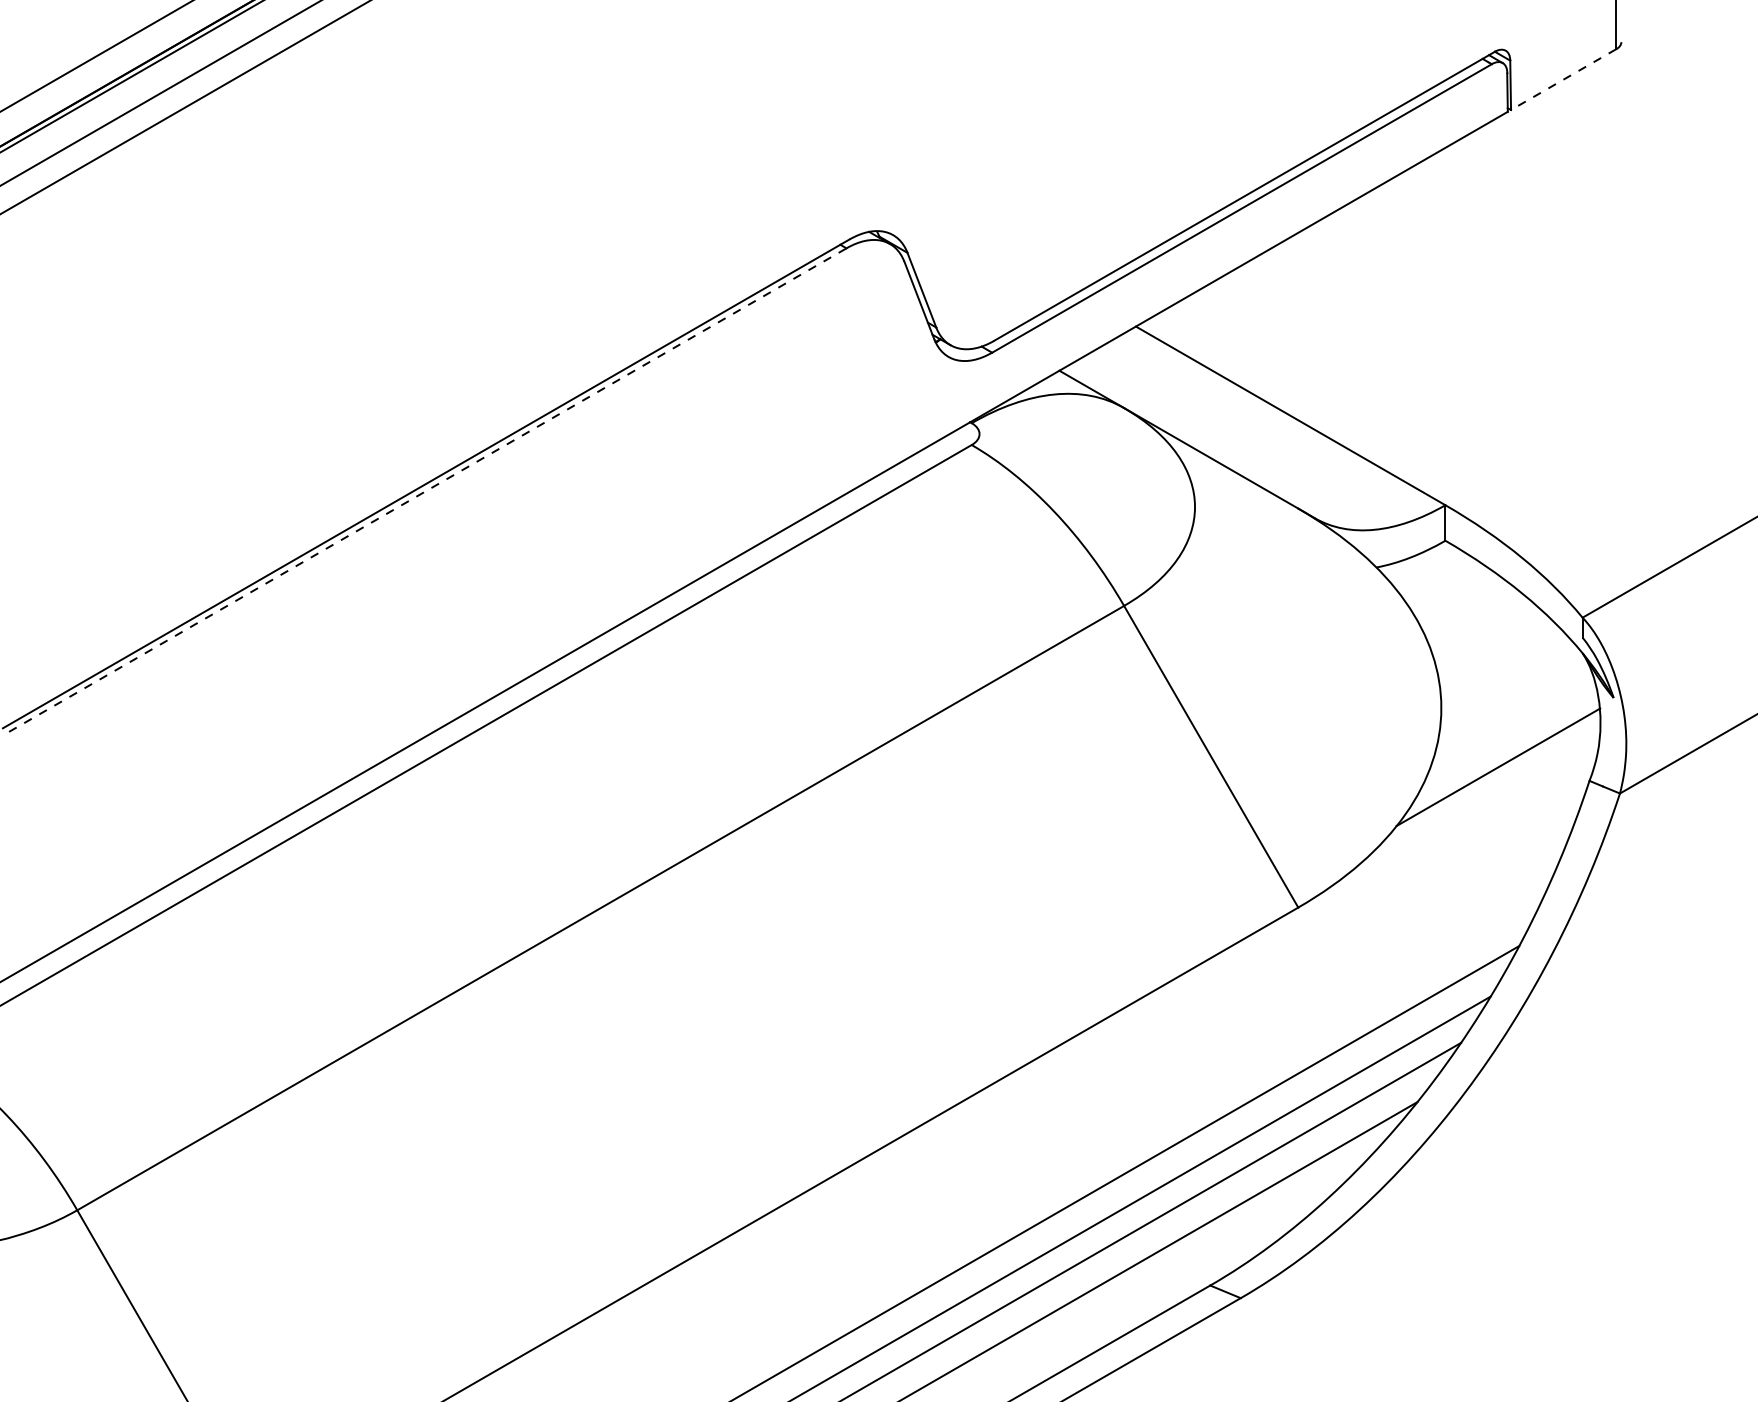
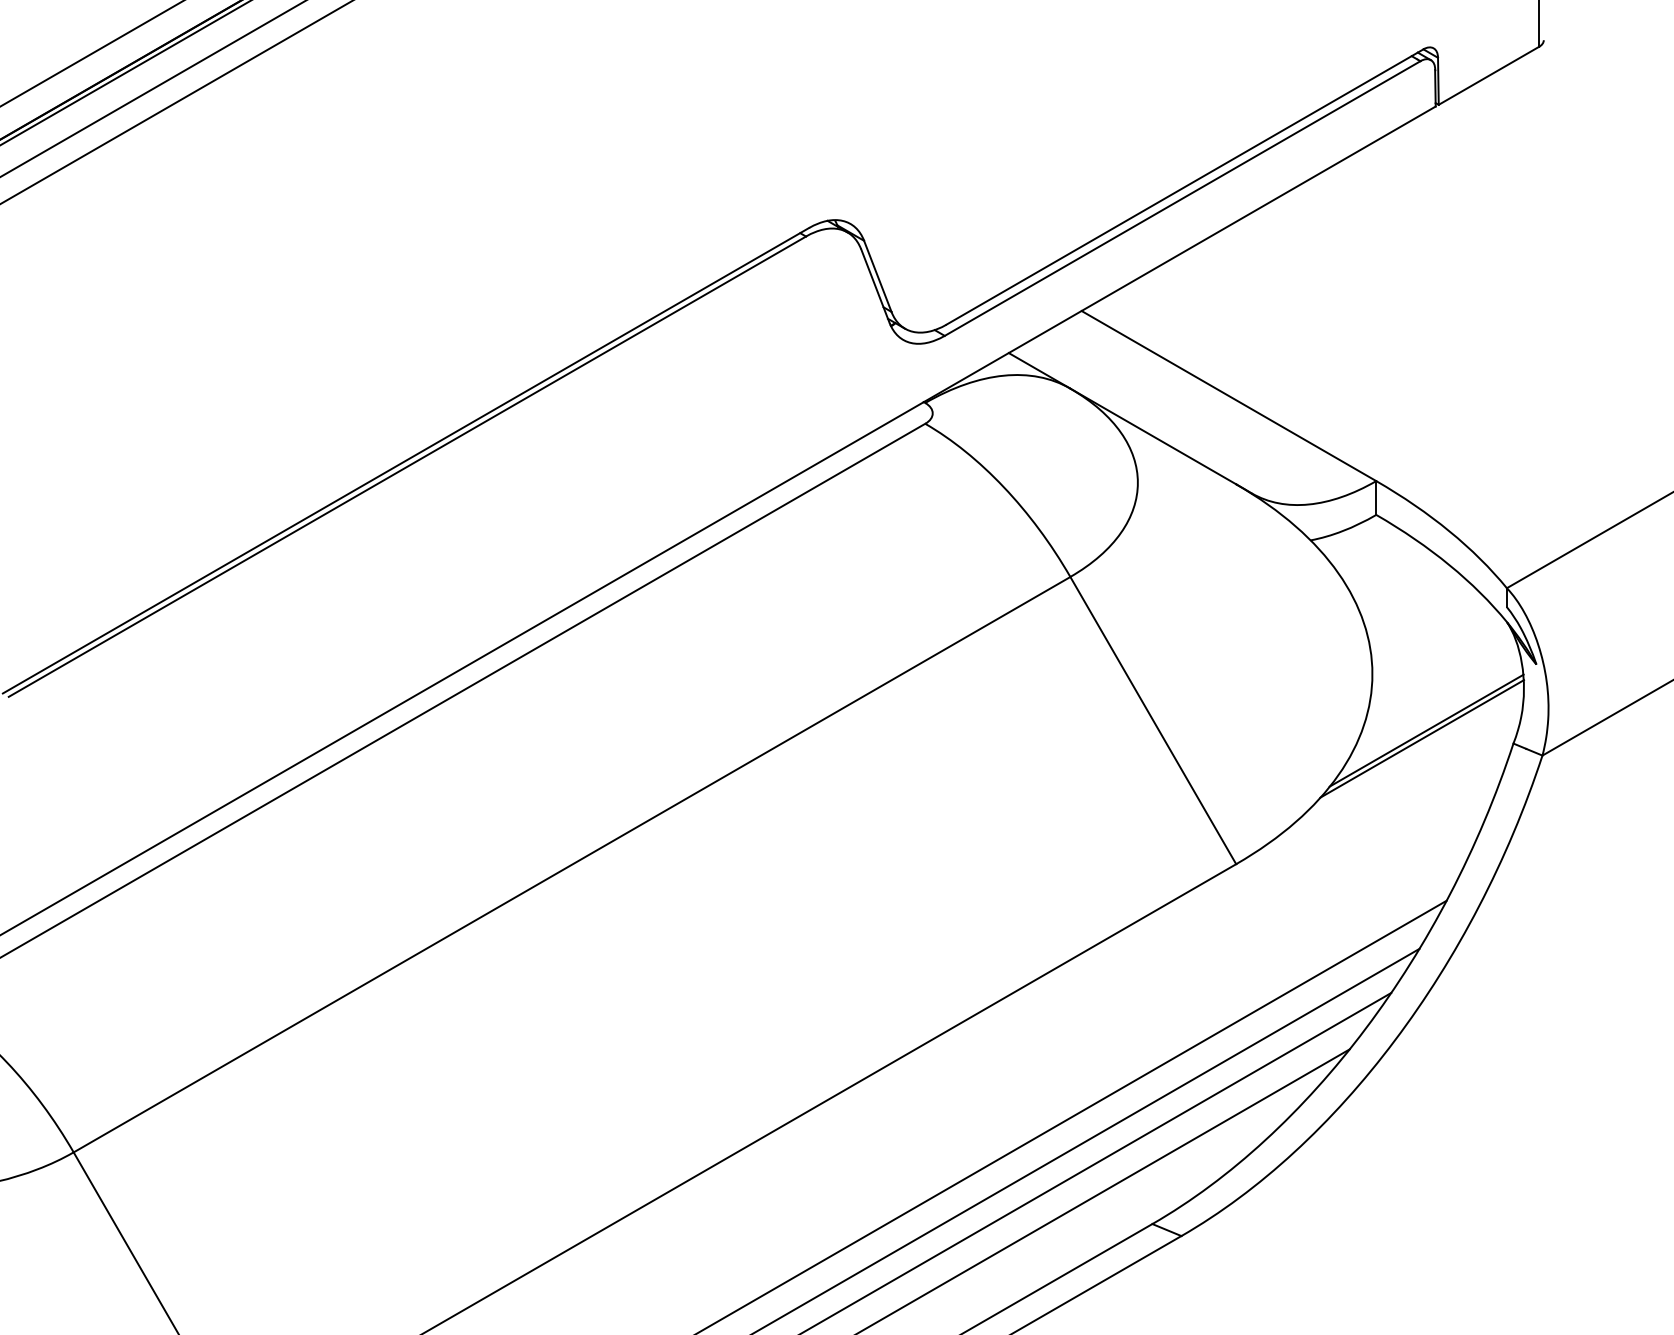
line: (1563, 79) -> (1488, 75), dashed -> solid
line: (428, 489) -> (408, 466), dashed -> solid
line: (1493, 775) -> (1422, 738), added

